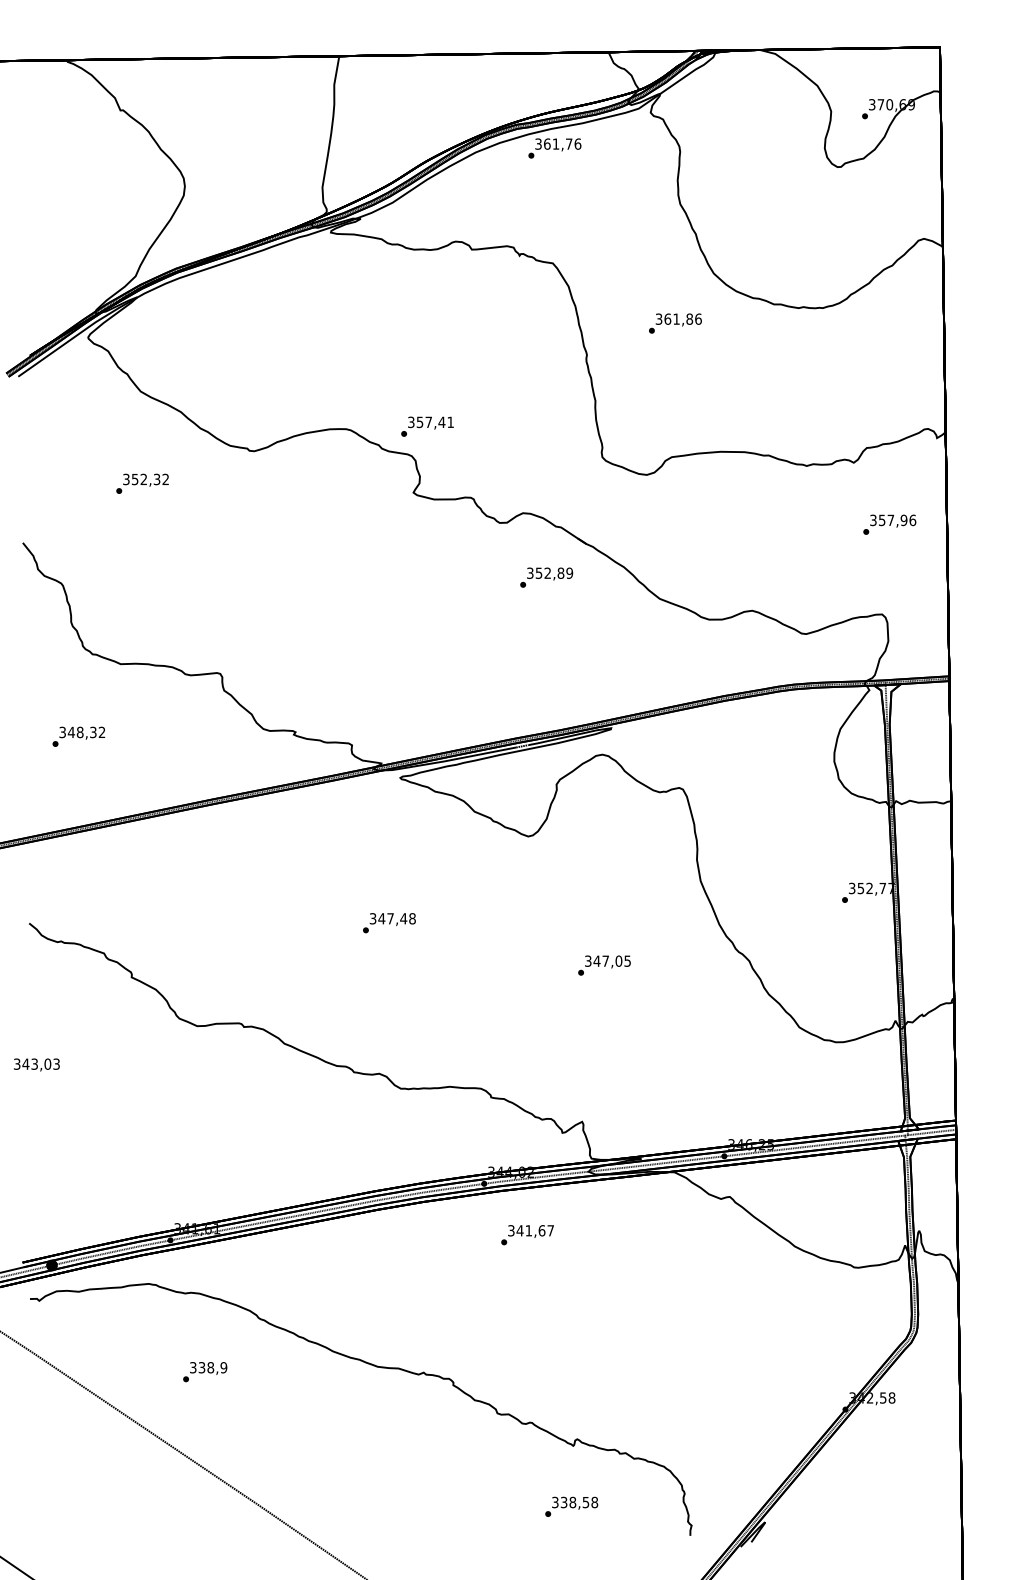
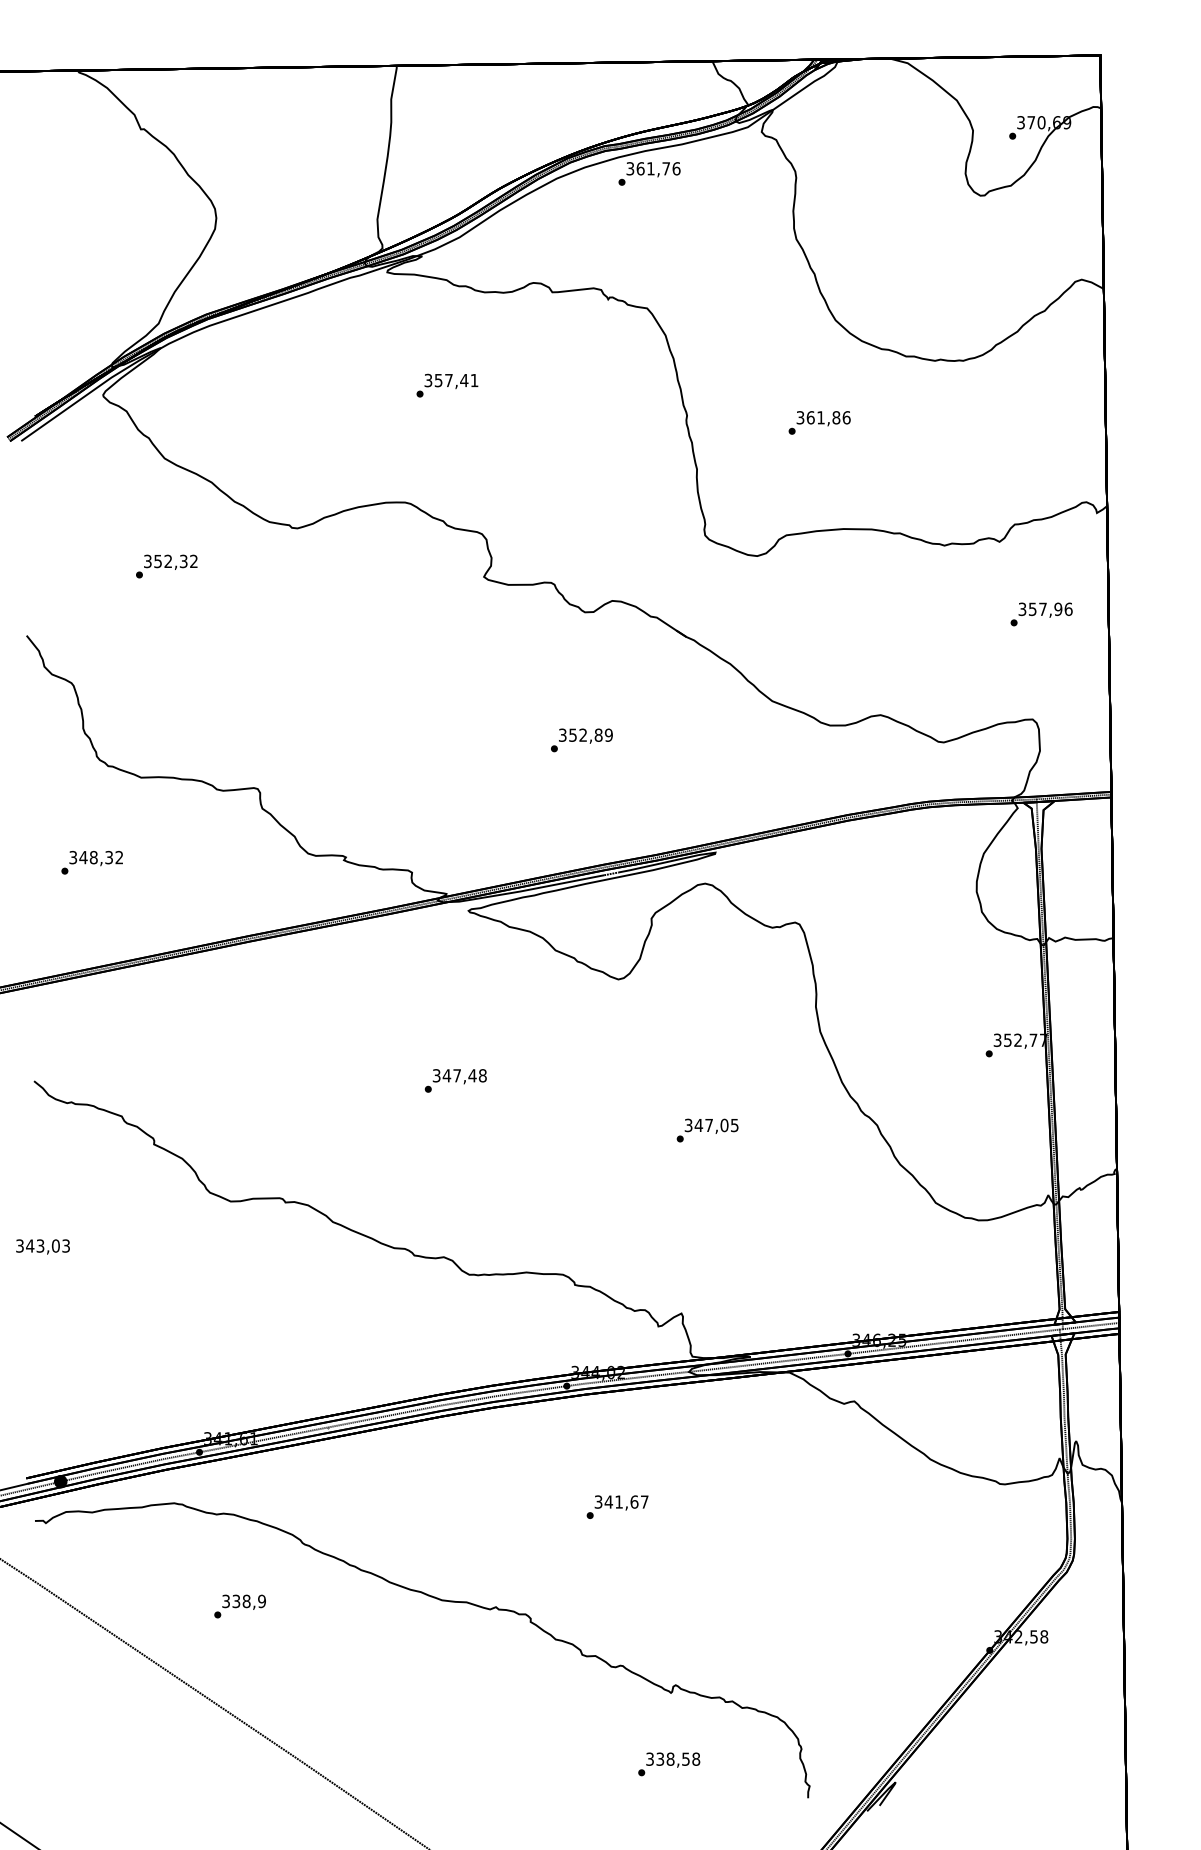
text: (675, 323) -> (819, 422), moved
text: (427, 426) -> (447, 385), moved
text: (546, 577) -> (581, 740), moved
text: (527, 1234) -> (617, 1506), moved

